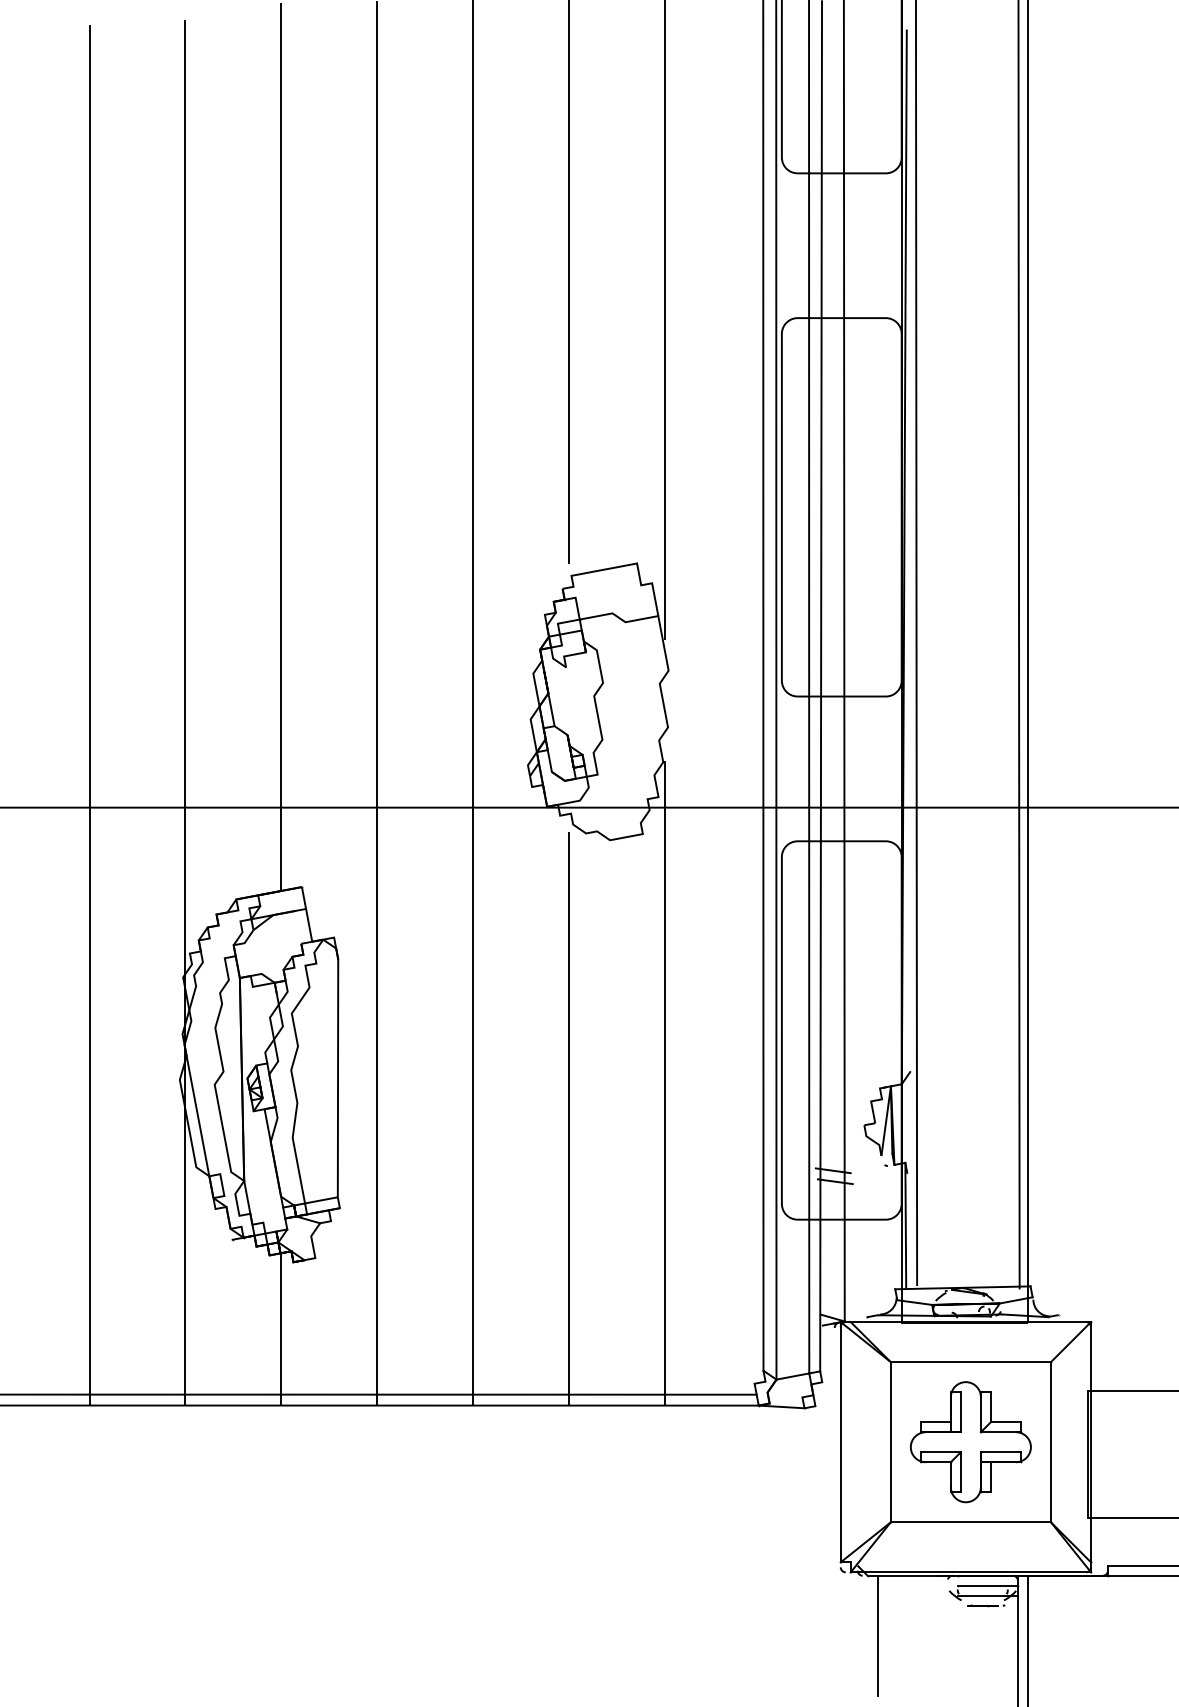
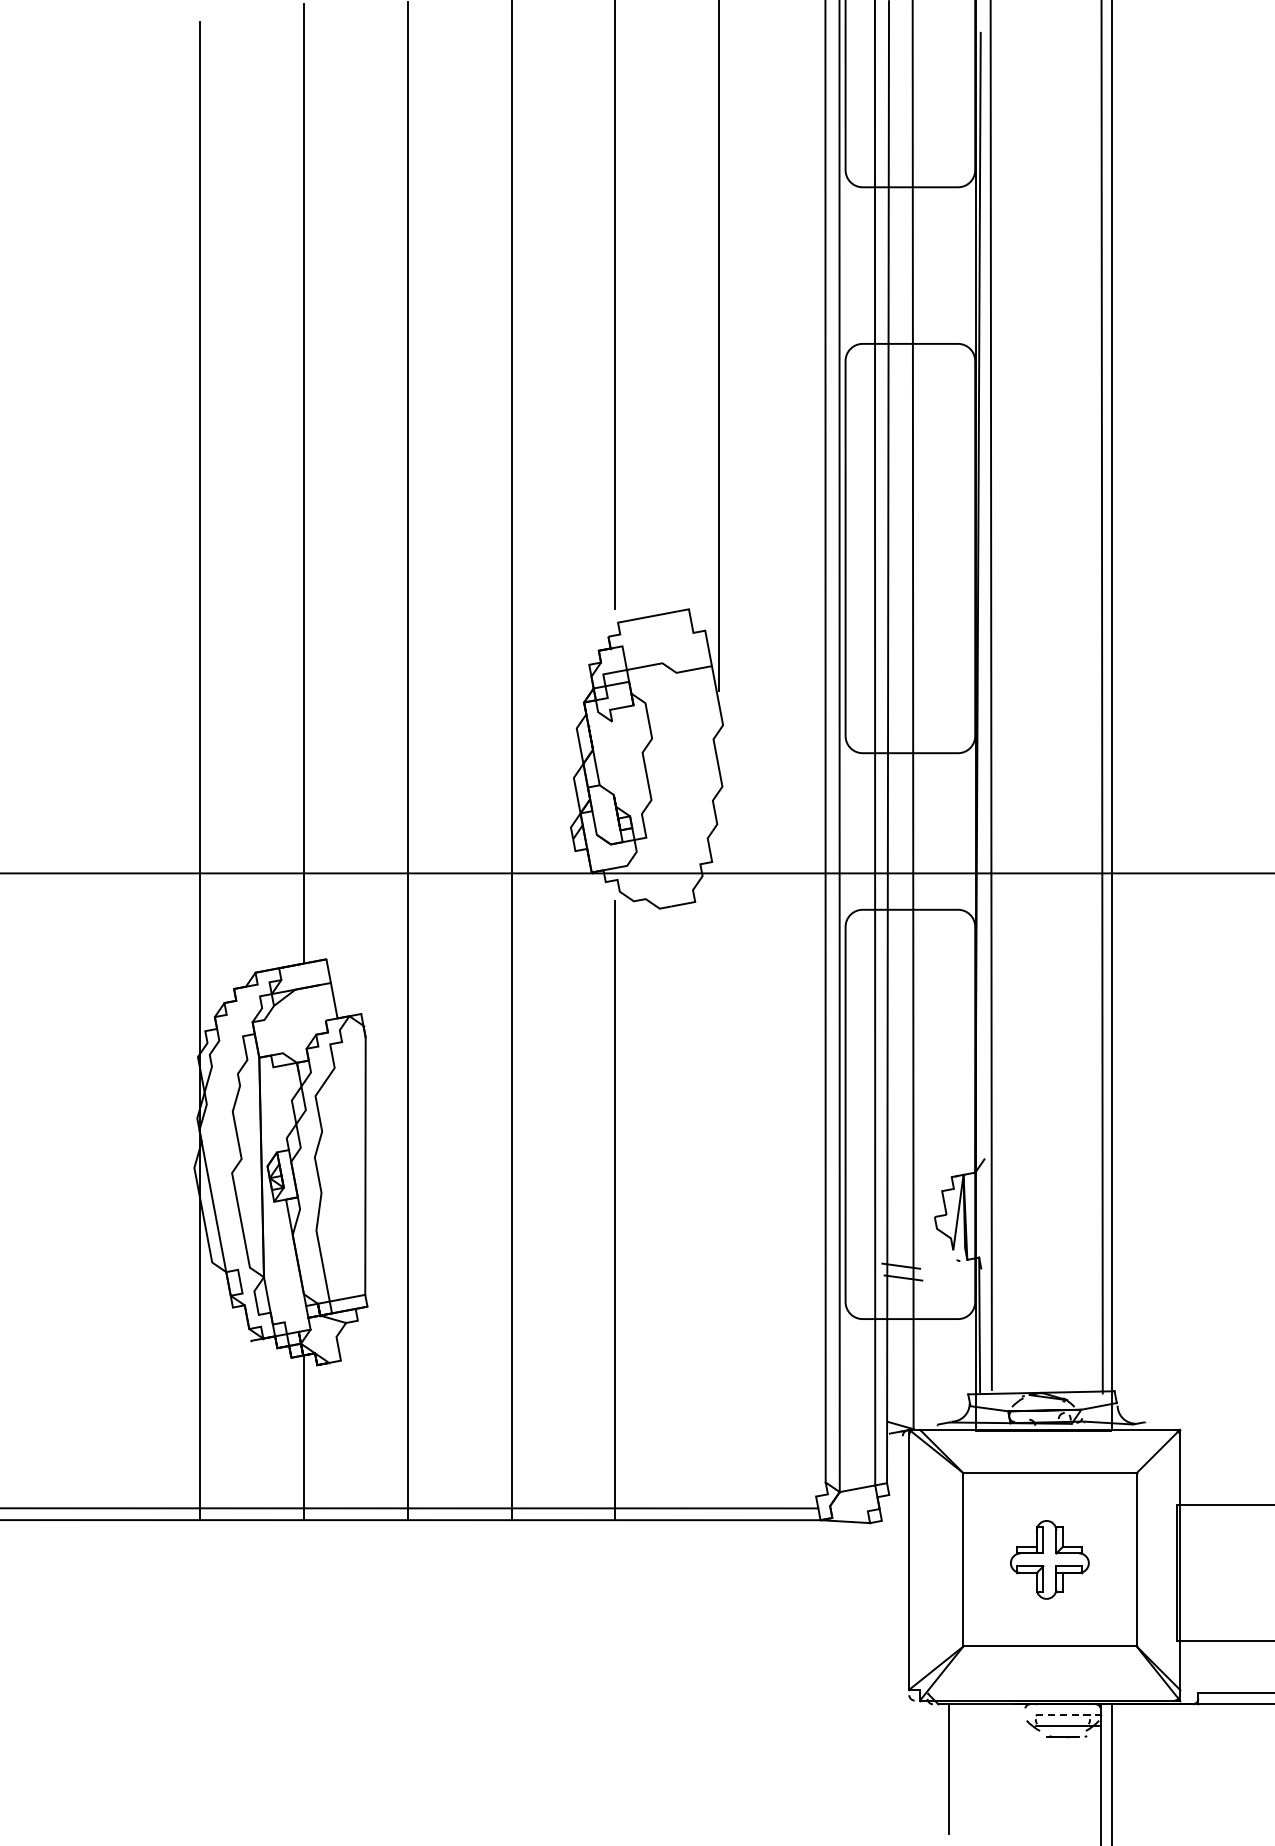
line: (89, 715) -> (96, 773), removed
line: (664, 1083) -> (718, 1171), removed
part: (970, 1442) -> (1049, 1560), size x0.6
line: (988, 1585) -> (1069, 1714), solid -> dashed

